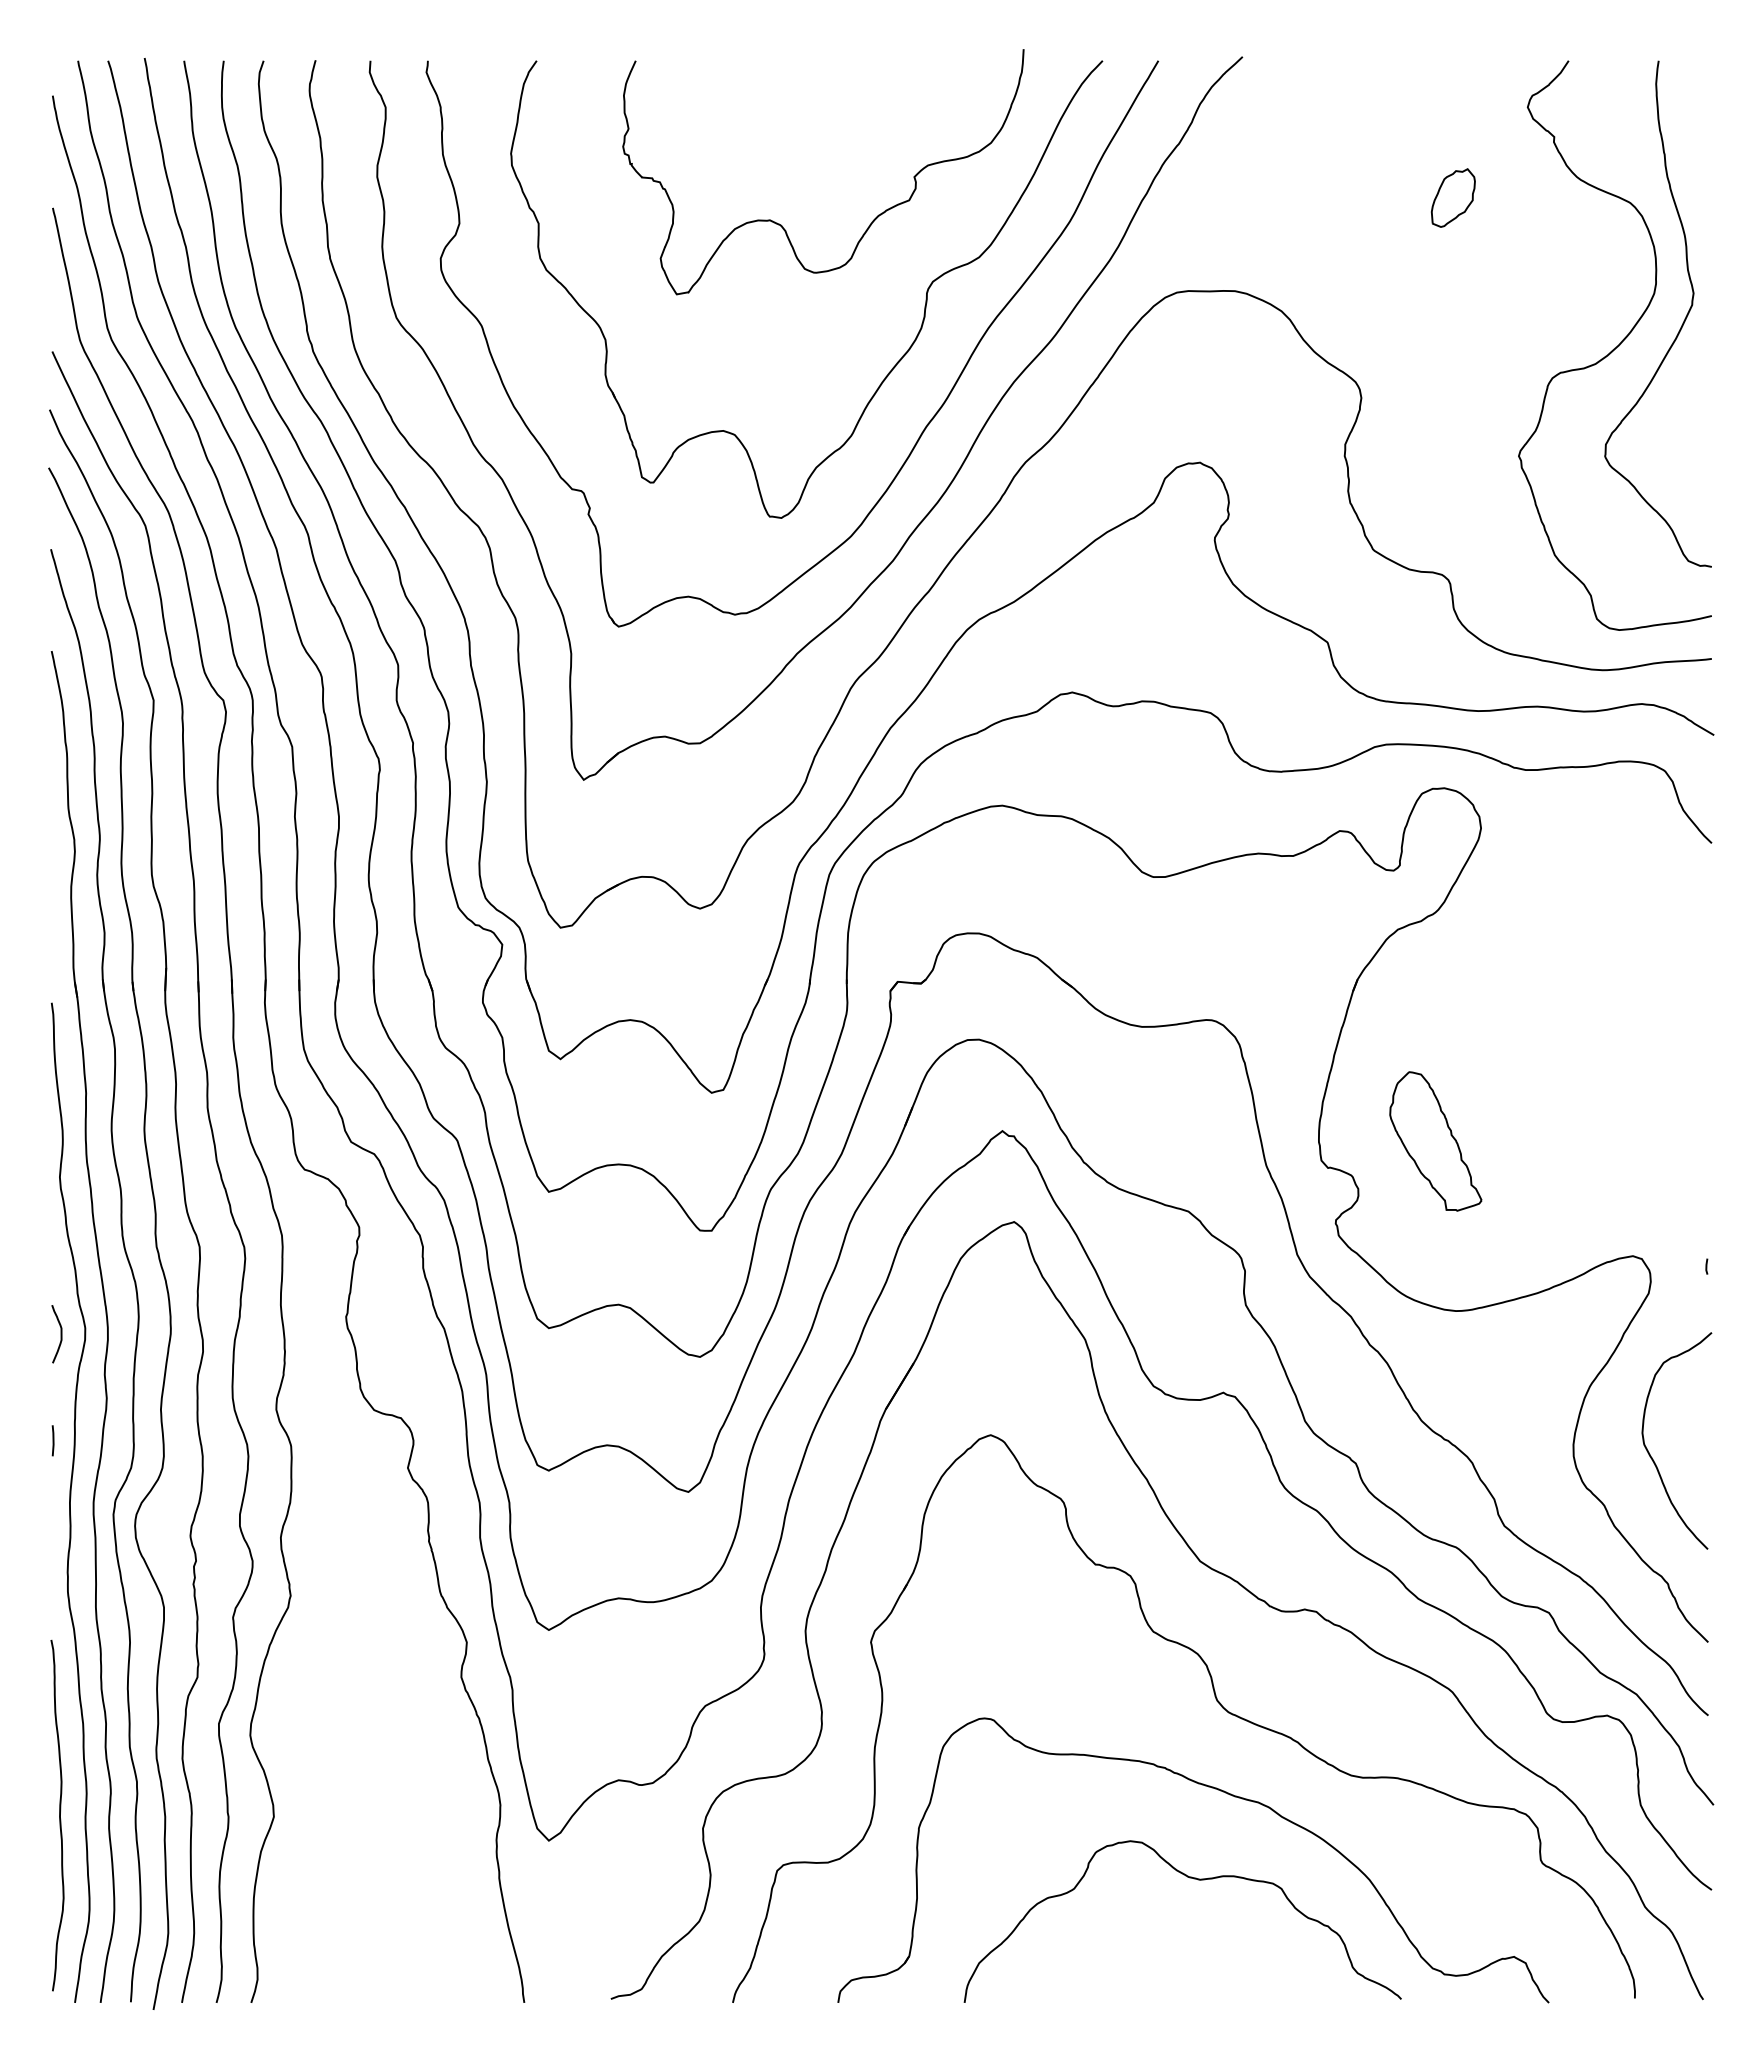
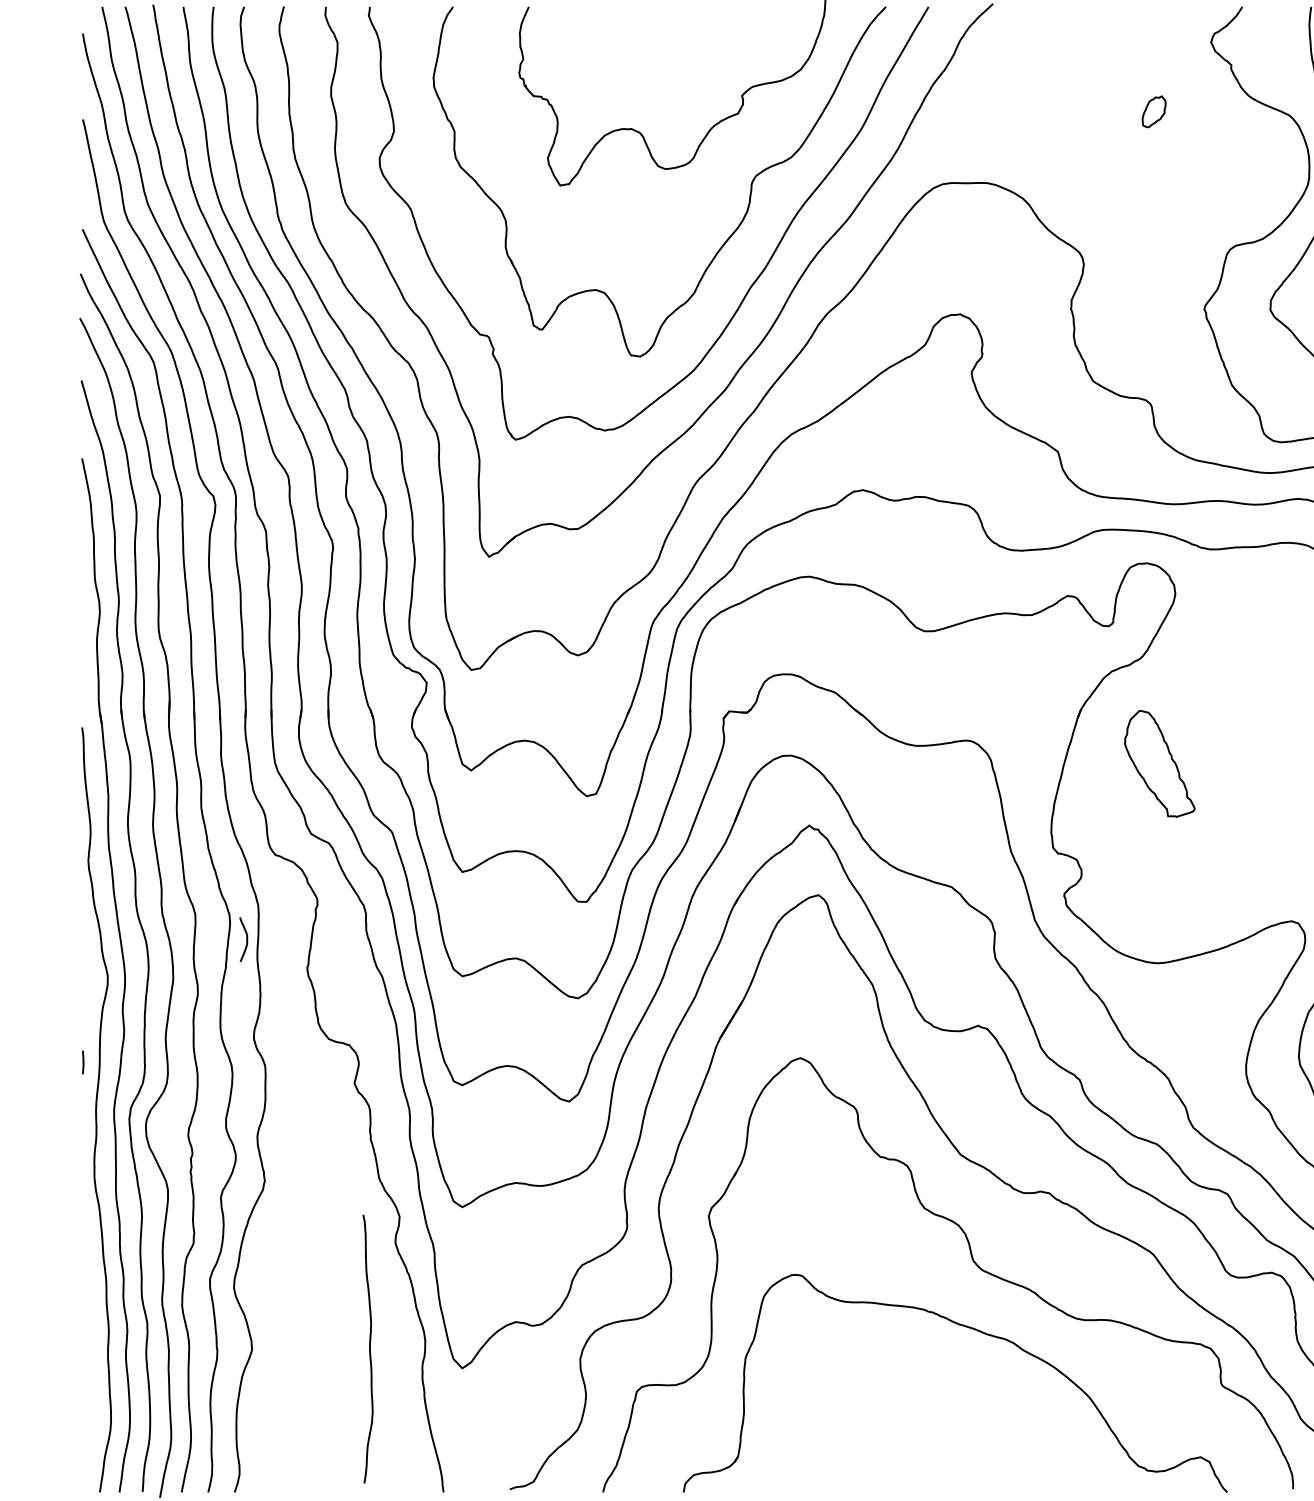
part: (1452, 197) -> (1153, 111), size x0.7
part: (1435, 1141) -> (1159, 763), moved
curve: (60, 1334) -> (246, 939), moved
curve: (59, 1815) -> (369, 1349), moved
curve: (1189, 1878) -> (952, 1397), removed

